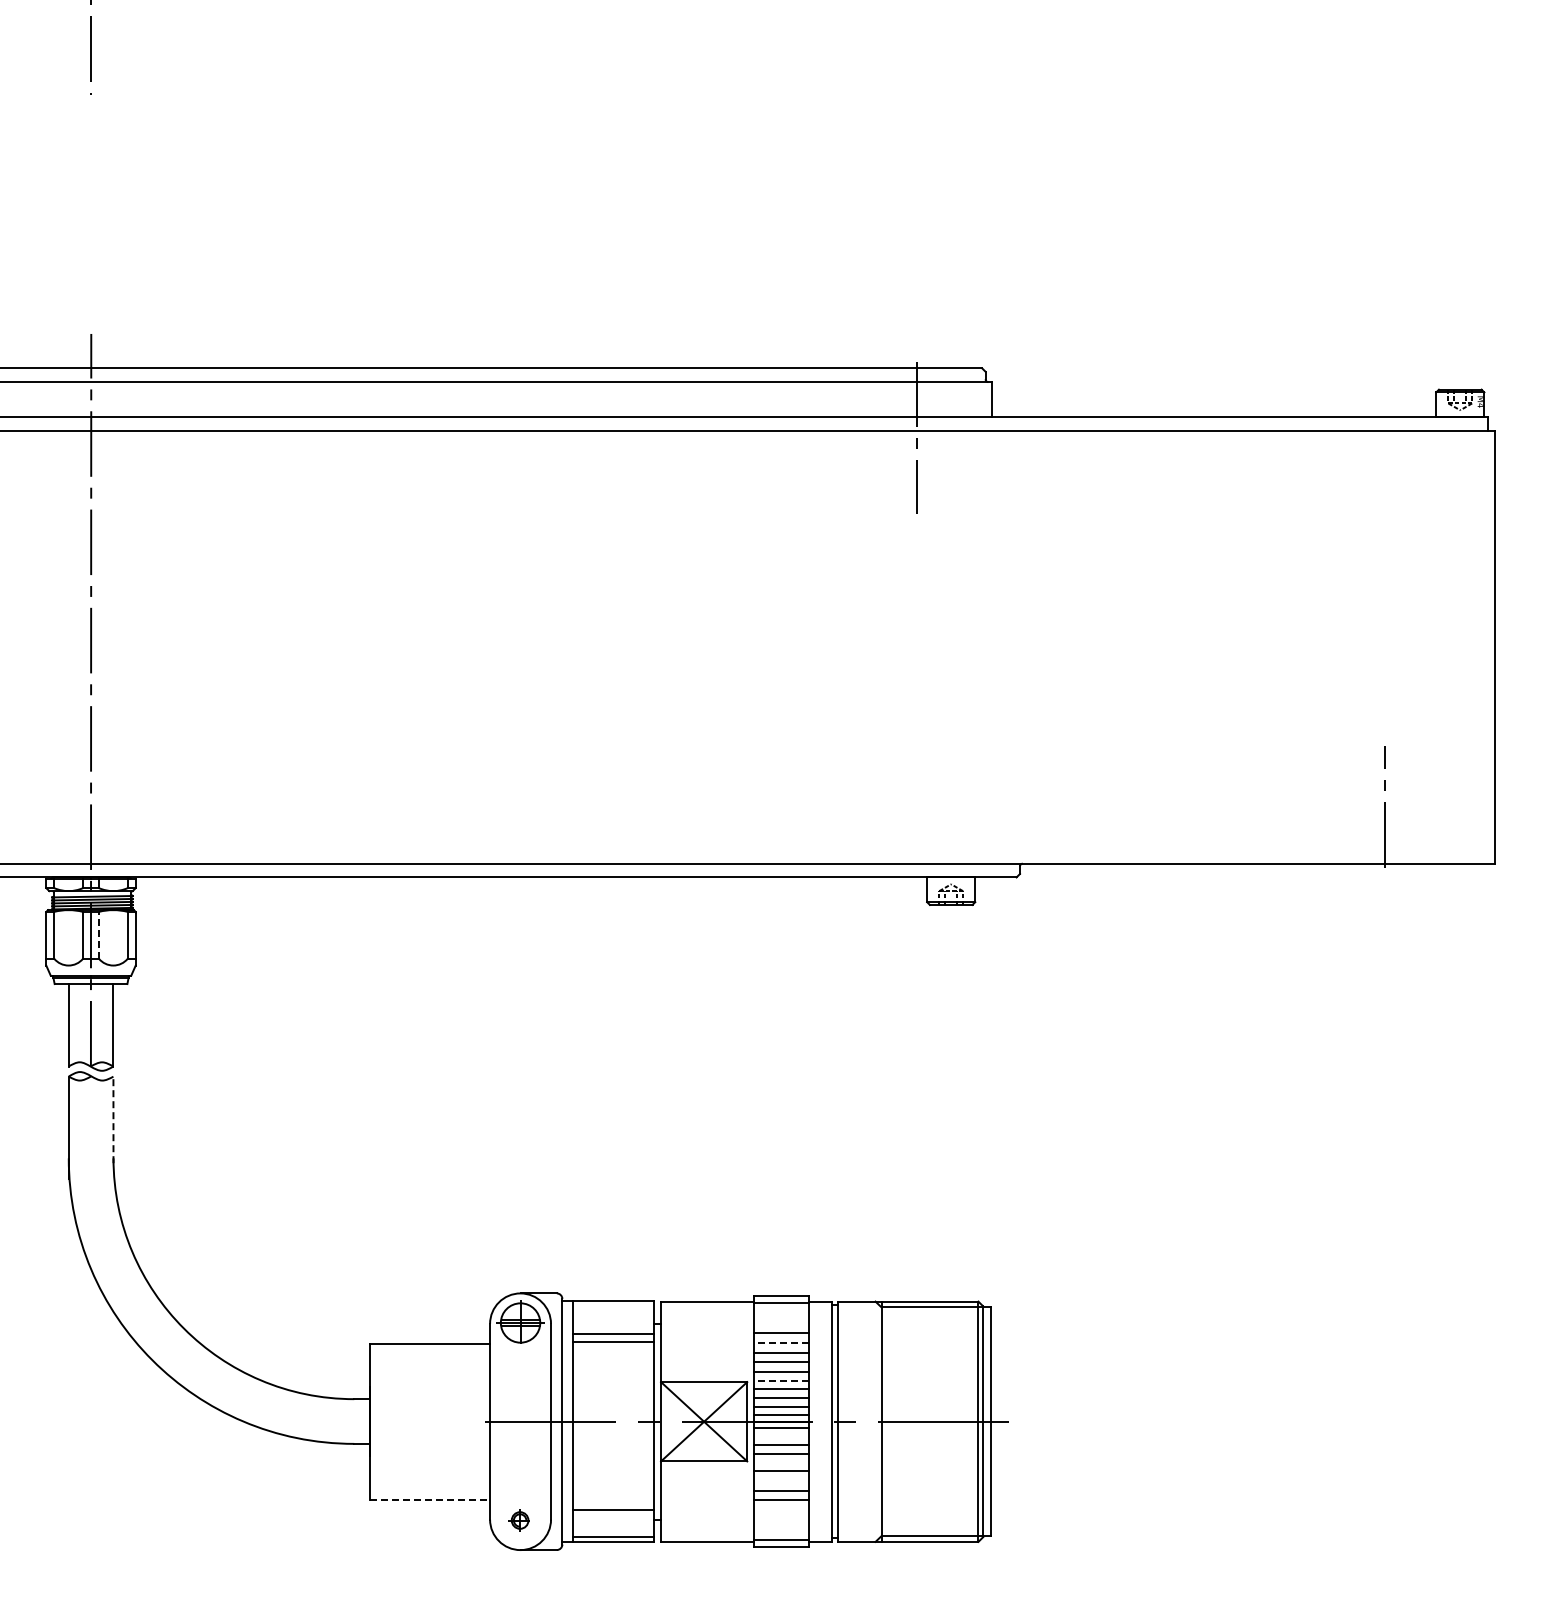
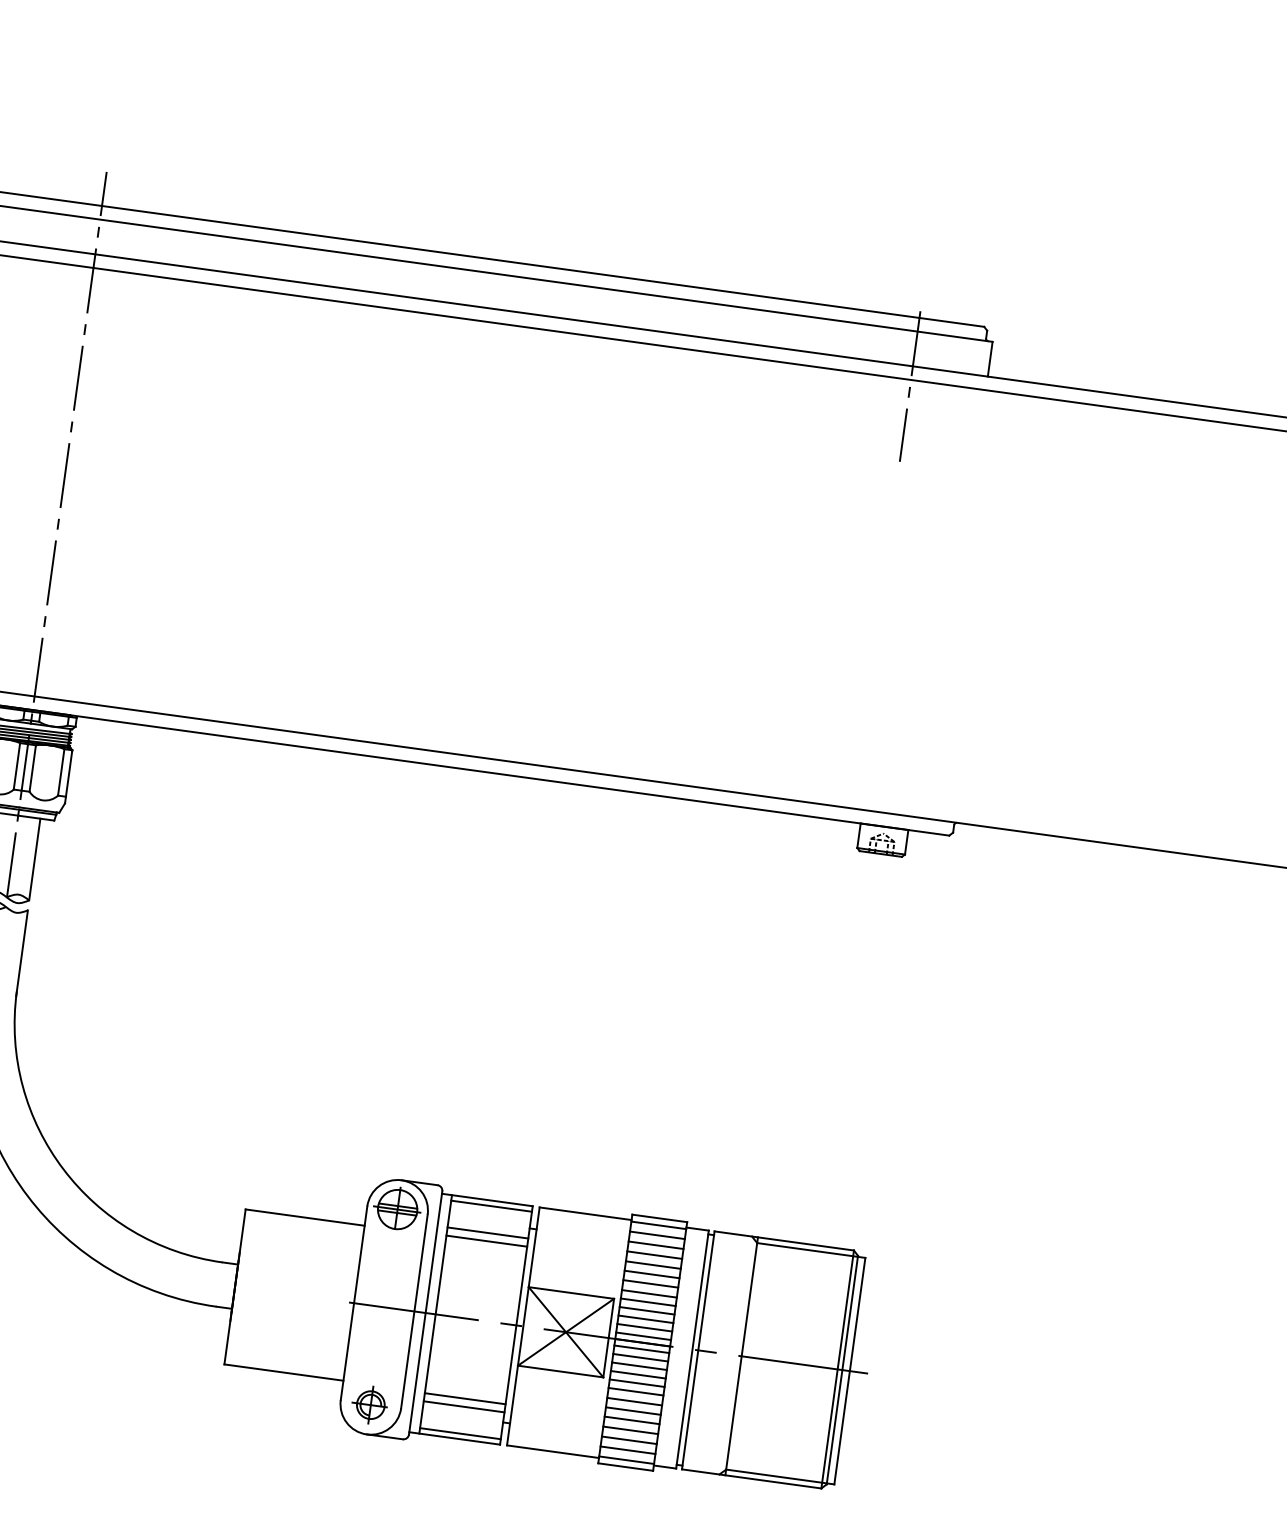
line: (98, 934) -> (32, 767), dashed -> solid
line: (113, 1119) -> (22, 952), dashed -> solid
line: (613, 1306) -> (491, 1205), added
line: (781, 1313) -> (657, 1235), added
line: (781, 1323) -> (655, 1245), added
line: (781, 1343) -> (653, 1265), dashed -> solid
line: (781, 1380) -> (648, 1301), dashed -> solid
line: (781, 1436) -> (640, 1357), added
line: (781, 1462) -> (637, 1383), added
line: (781, 1481) -> (634, 1401), added
line: (430, 1500) -> (284, 1373), dashed -> solid
line: (613, 1501) -> (465, 1398), added
line: (781, 1510) -> (630, 1430), added
part: (519, 1520) -> (369, 1404), size x1.67
line: (781, 1520) -> (629, 1440), added
line: (781, 1530) -> (627, 1450), added

